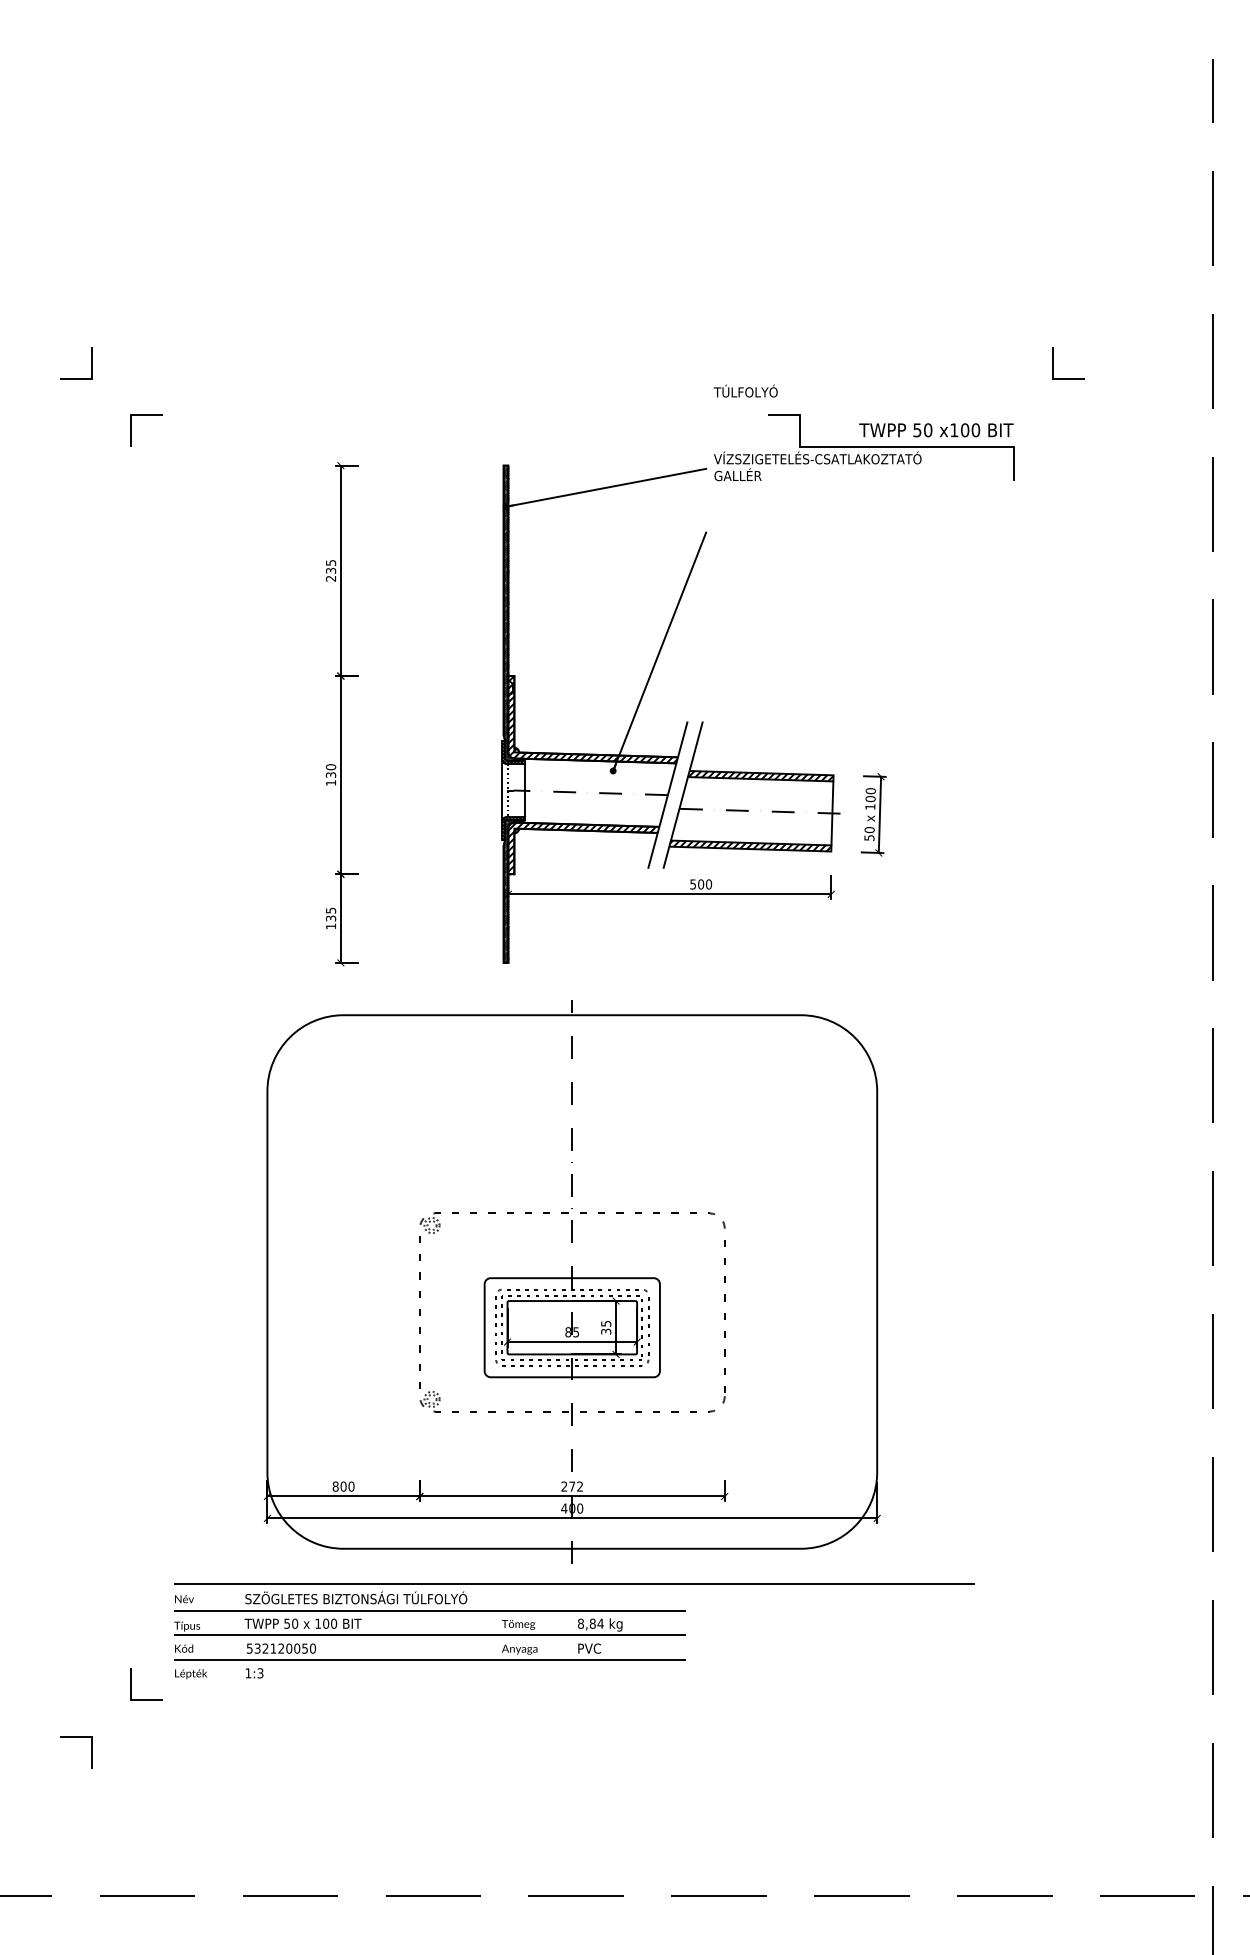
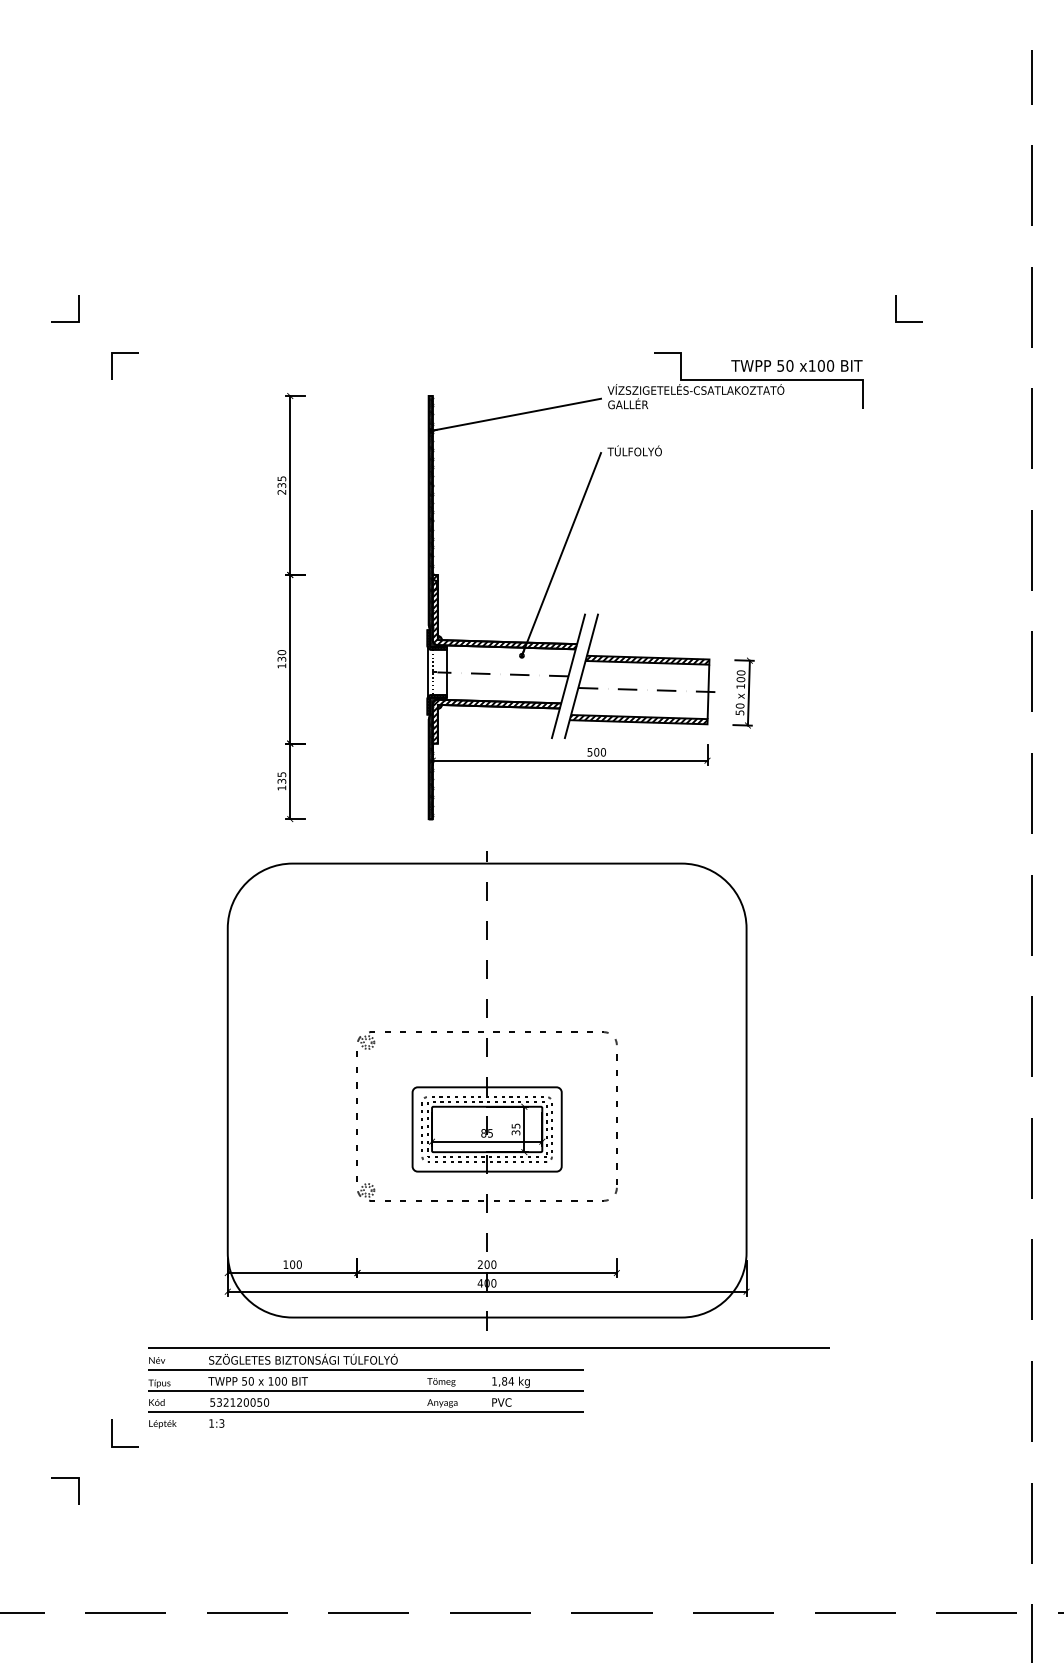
text: (745, 390) -> (634, 450), moved
text: (335, 1486) -> (285, 1264), 800 -> 100
text: (576, 1486) -> (490, 1264), 272 -> 200
text: (580, 1623) -> (494, 1381), 8,84 -> 1,84

